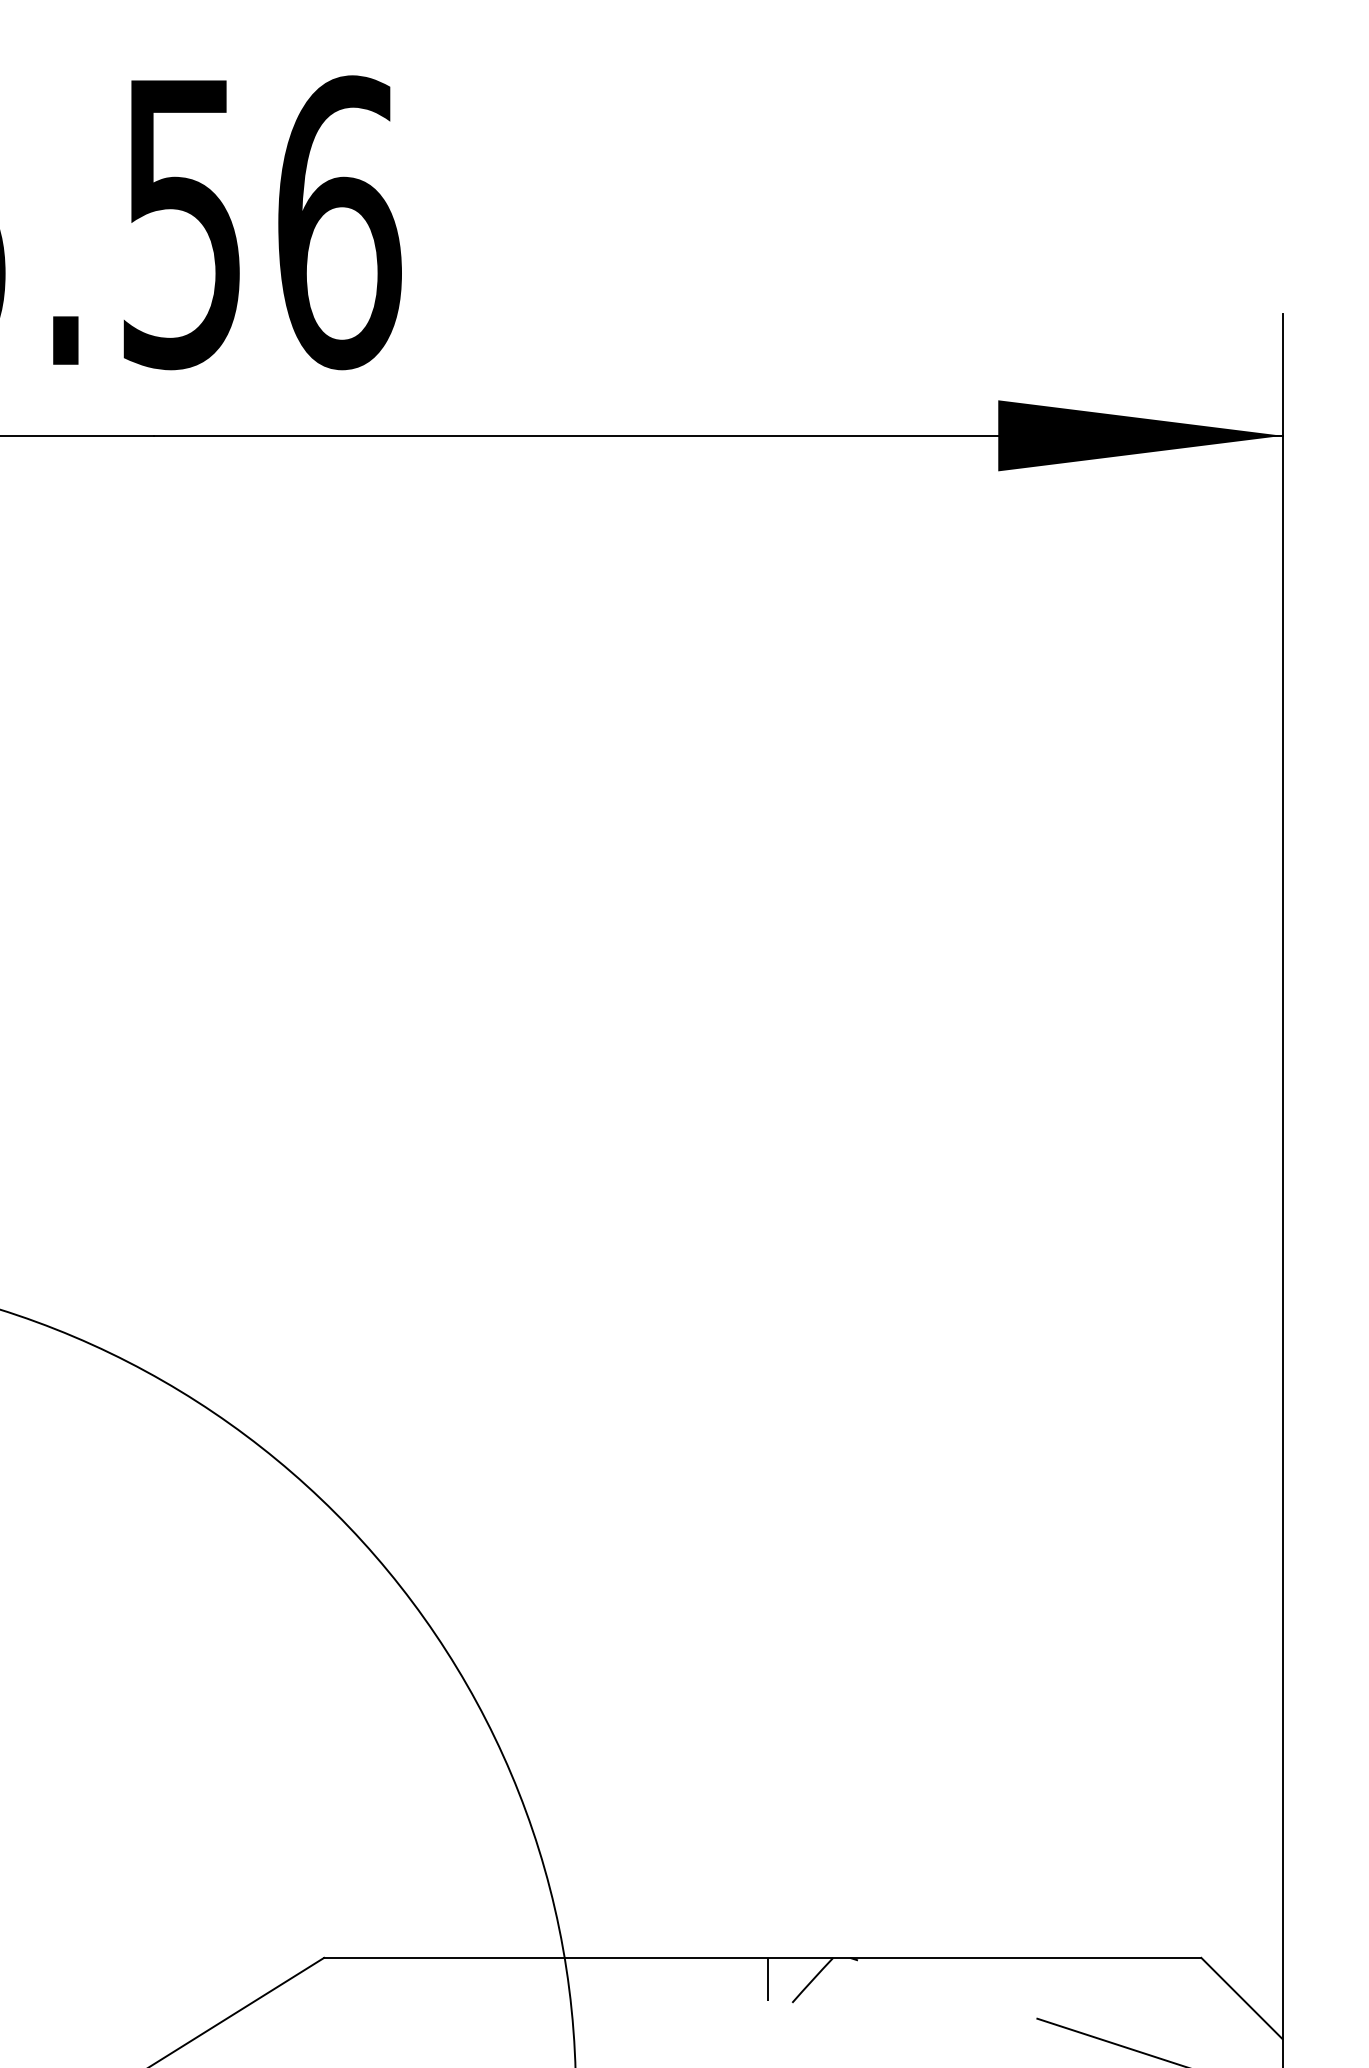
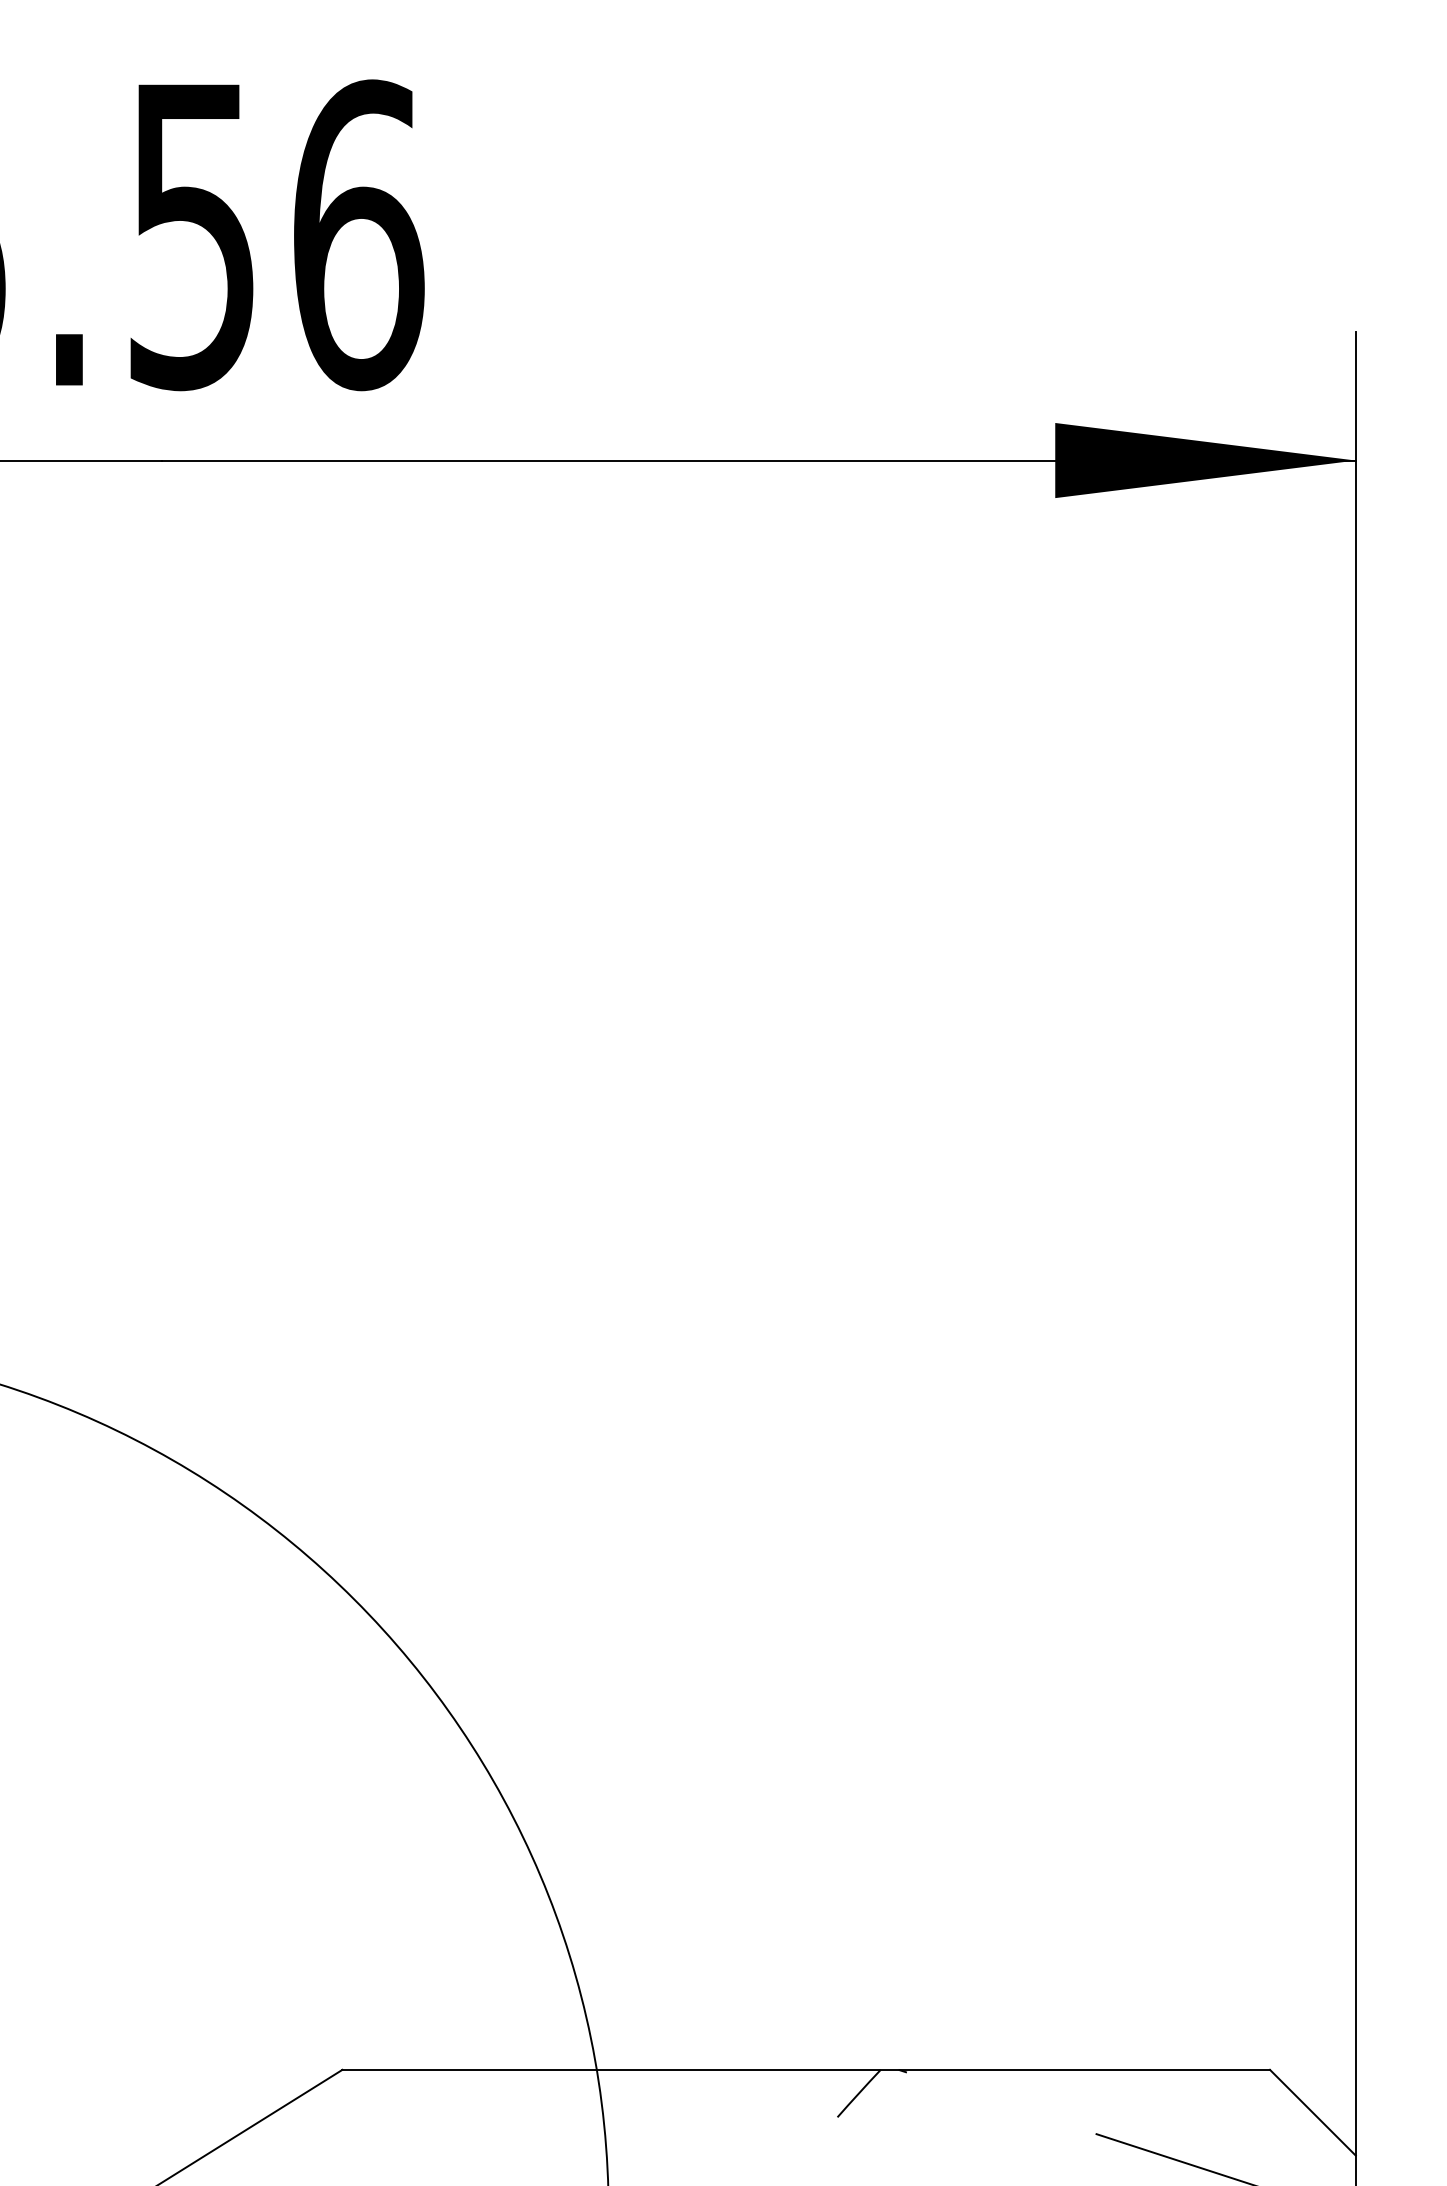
line: (767, 1978) -> (811, 2091), removed

